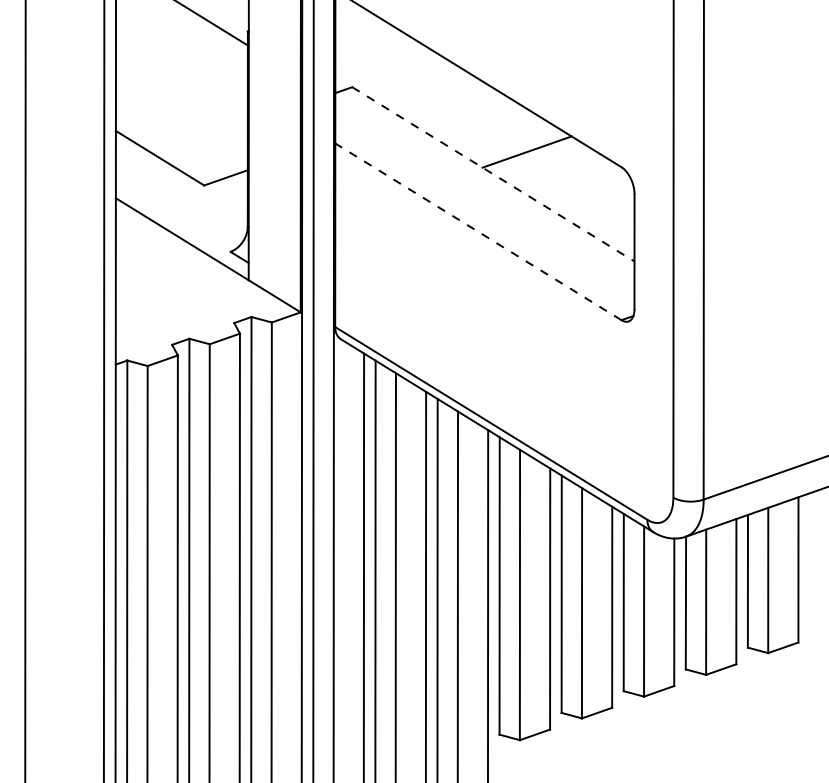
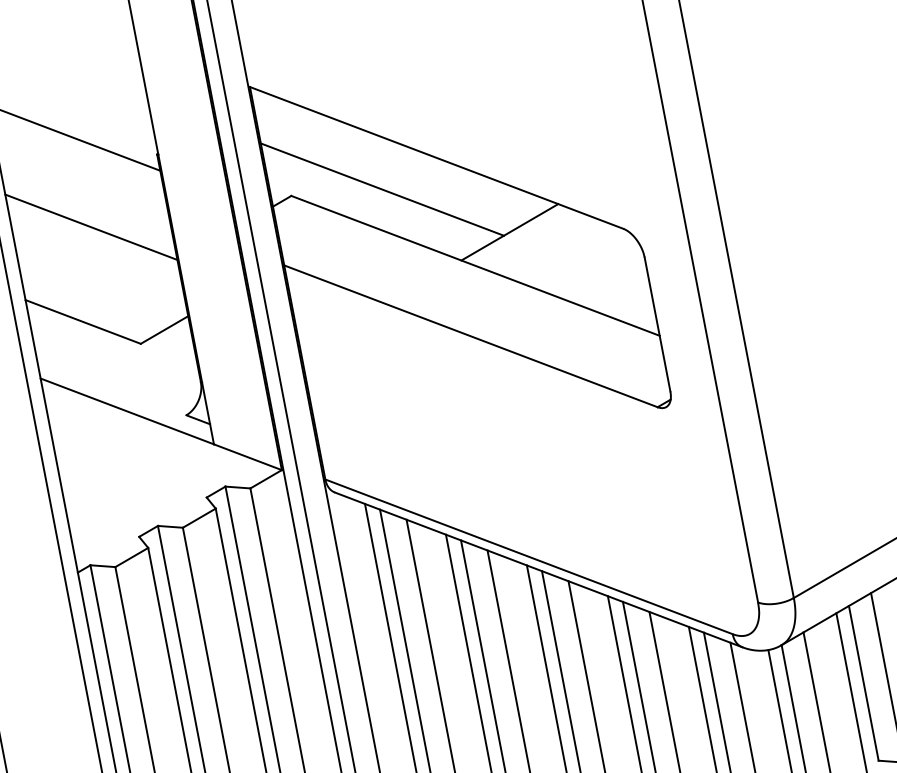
line: (181, 81) -> (90, 227), added
line: (428, 95) -> (382, 188), added
line: (493, 174) -> (475, 266), dashed -> solid
line: (477, 231) -> (469, 336), dashed -> solid

